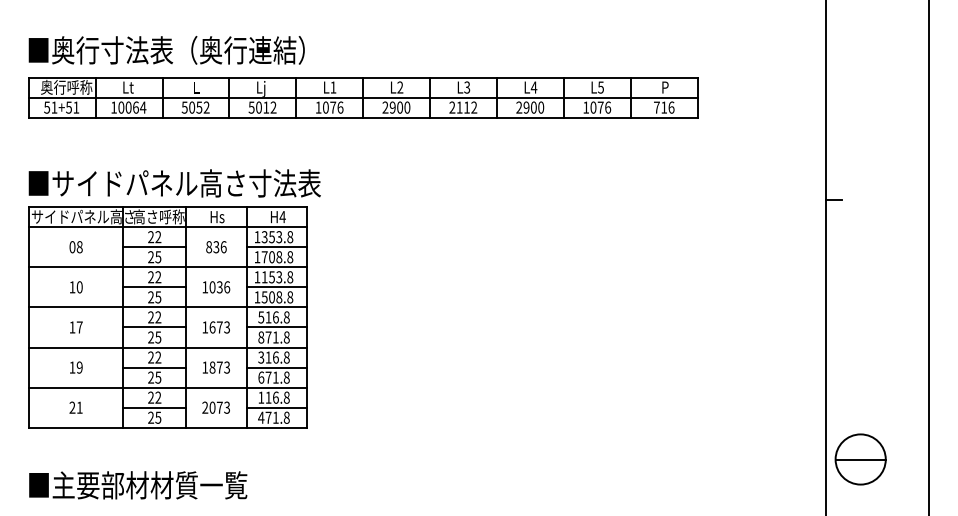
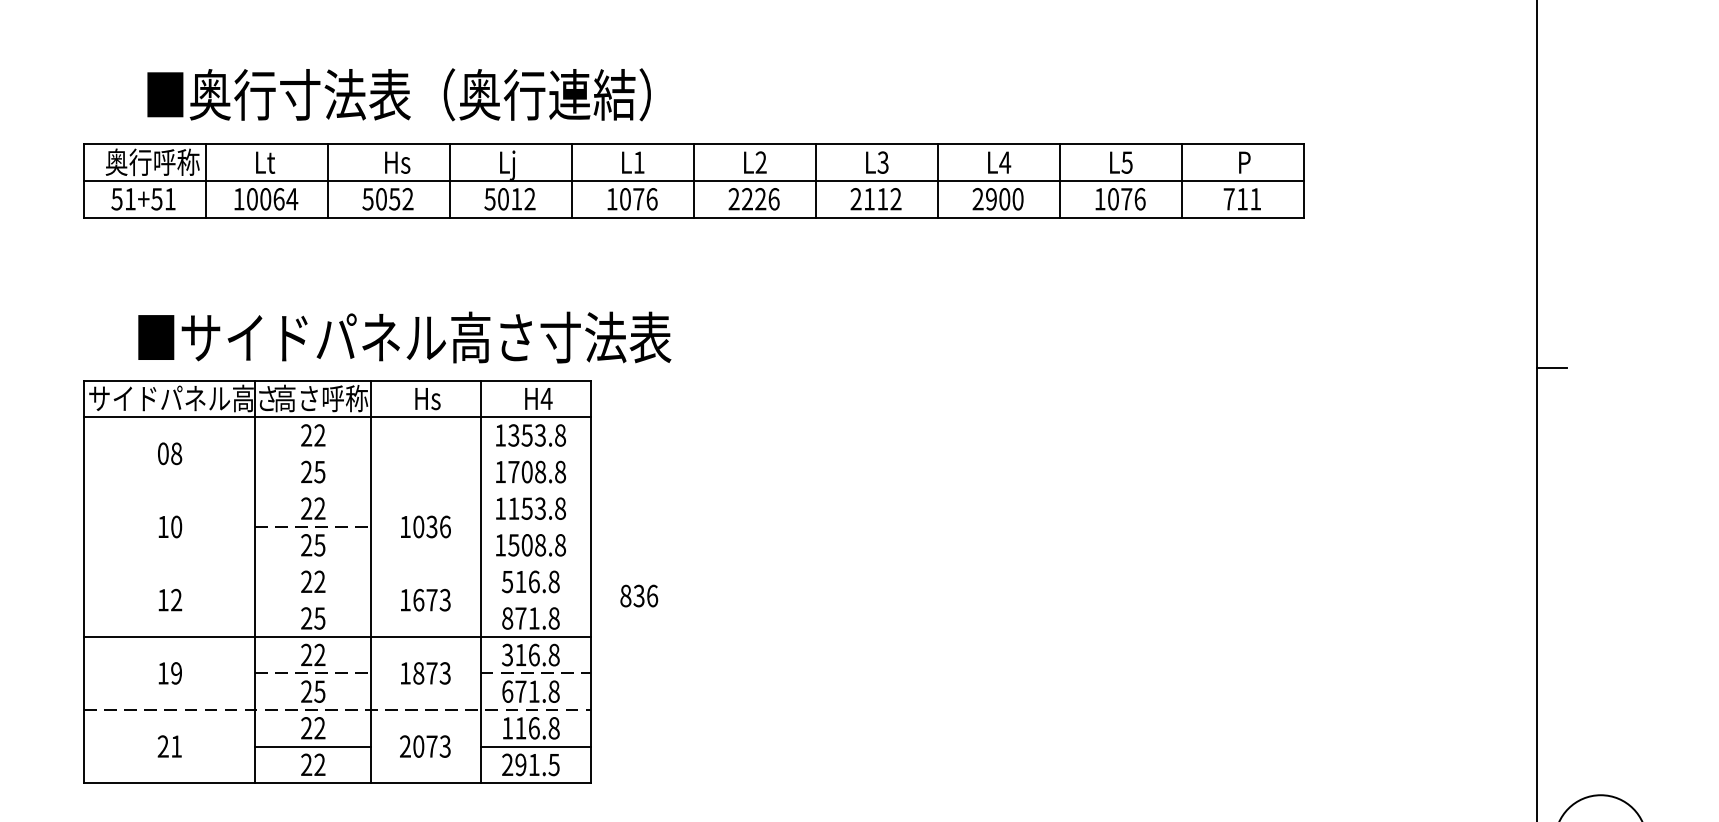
text: (166, 50) -> (398, 95), moved
text: (200, 87) -> (396, 162), L -> Hs
text: (399, 107) -> (759, 199), 2900 -> 2226
text: (671, 107) -> (1255, 199), 716 -> 711
text: (174, 183) -> (404, 337), moved
line: (154, 247) -> (312, 454), removed
text: (216, 247) -> (639, 596), moved
line: (276, 247) -> (535, 454), removed
line: (167, 267) -> (336, 490), removed
line: (154, 287) -> (312, 527), solid -> dashed
line: (276, 287) -> (535, 527), removed
line: (167, 307) -> (336, 563), removed
text: (79, 327) -> (176, 600), 17 -> 12
line: (154, 327) -> (312, 600), removed
line: (276, 327) -> (535, 600), removed
line: (154, 367) -> (312, 673), solid -> dashed
line: (277, 367) -> (537, 673), solid -> dashed
line: (167, 387) -> (336, 709), solid -> dashed
text: (158, 417) -> (320, 764), 25 -> 22
text: (273, 417) -> (529, 764), 471.8 -> 291.5

